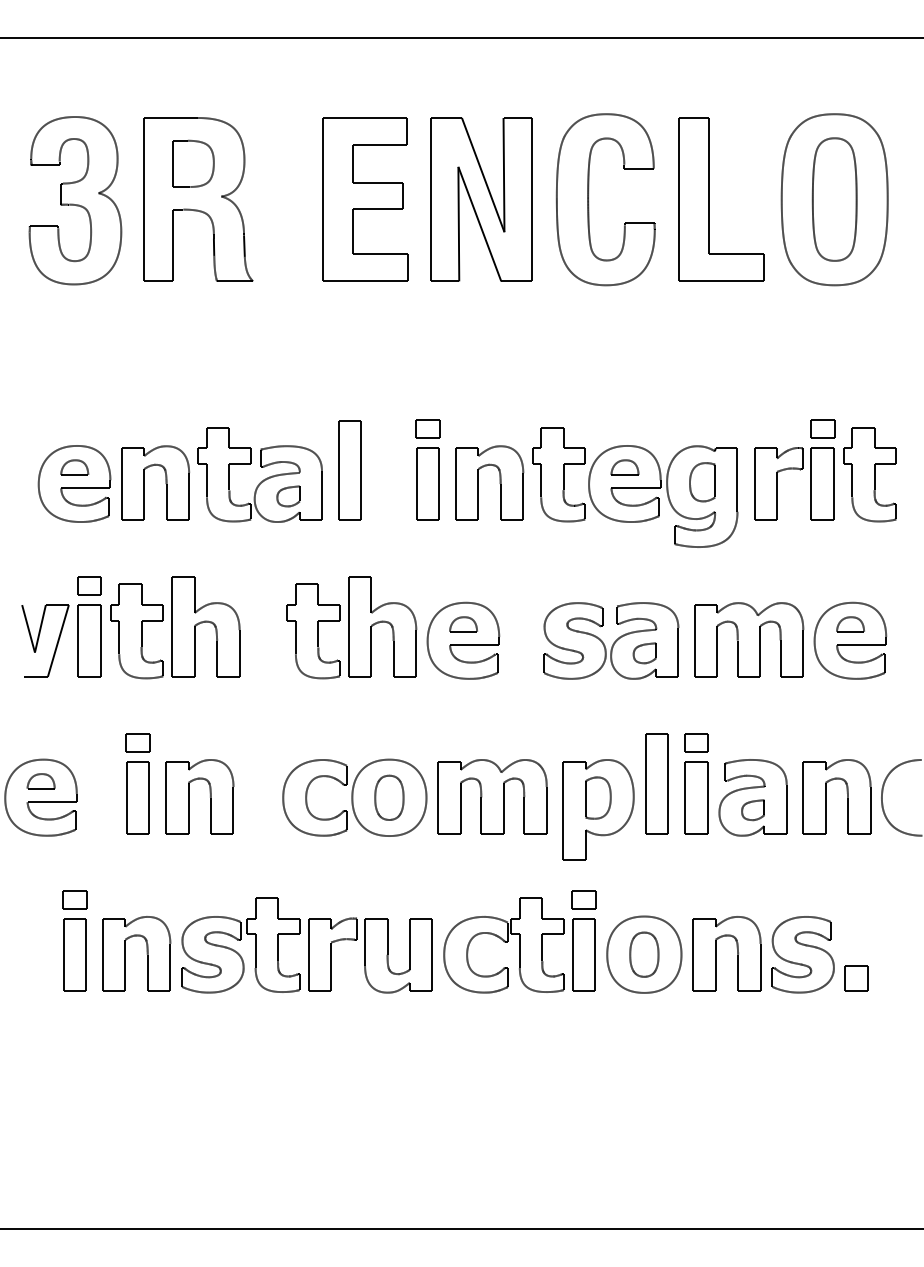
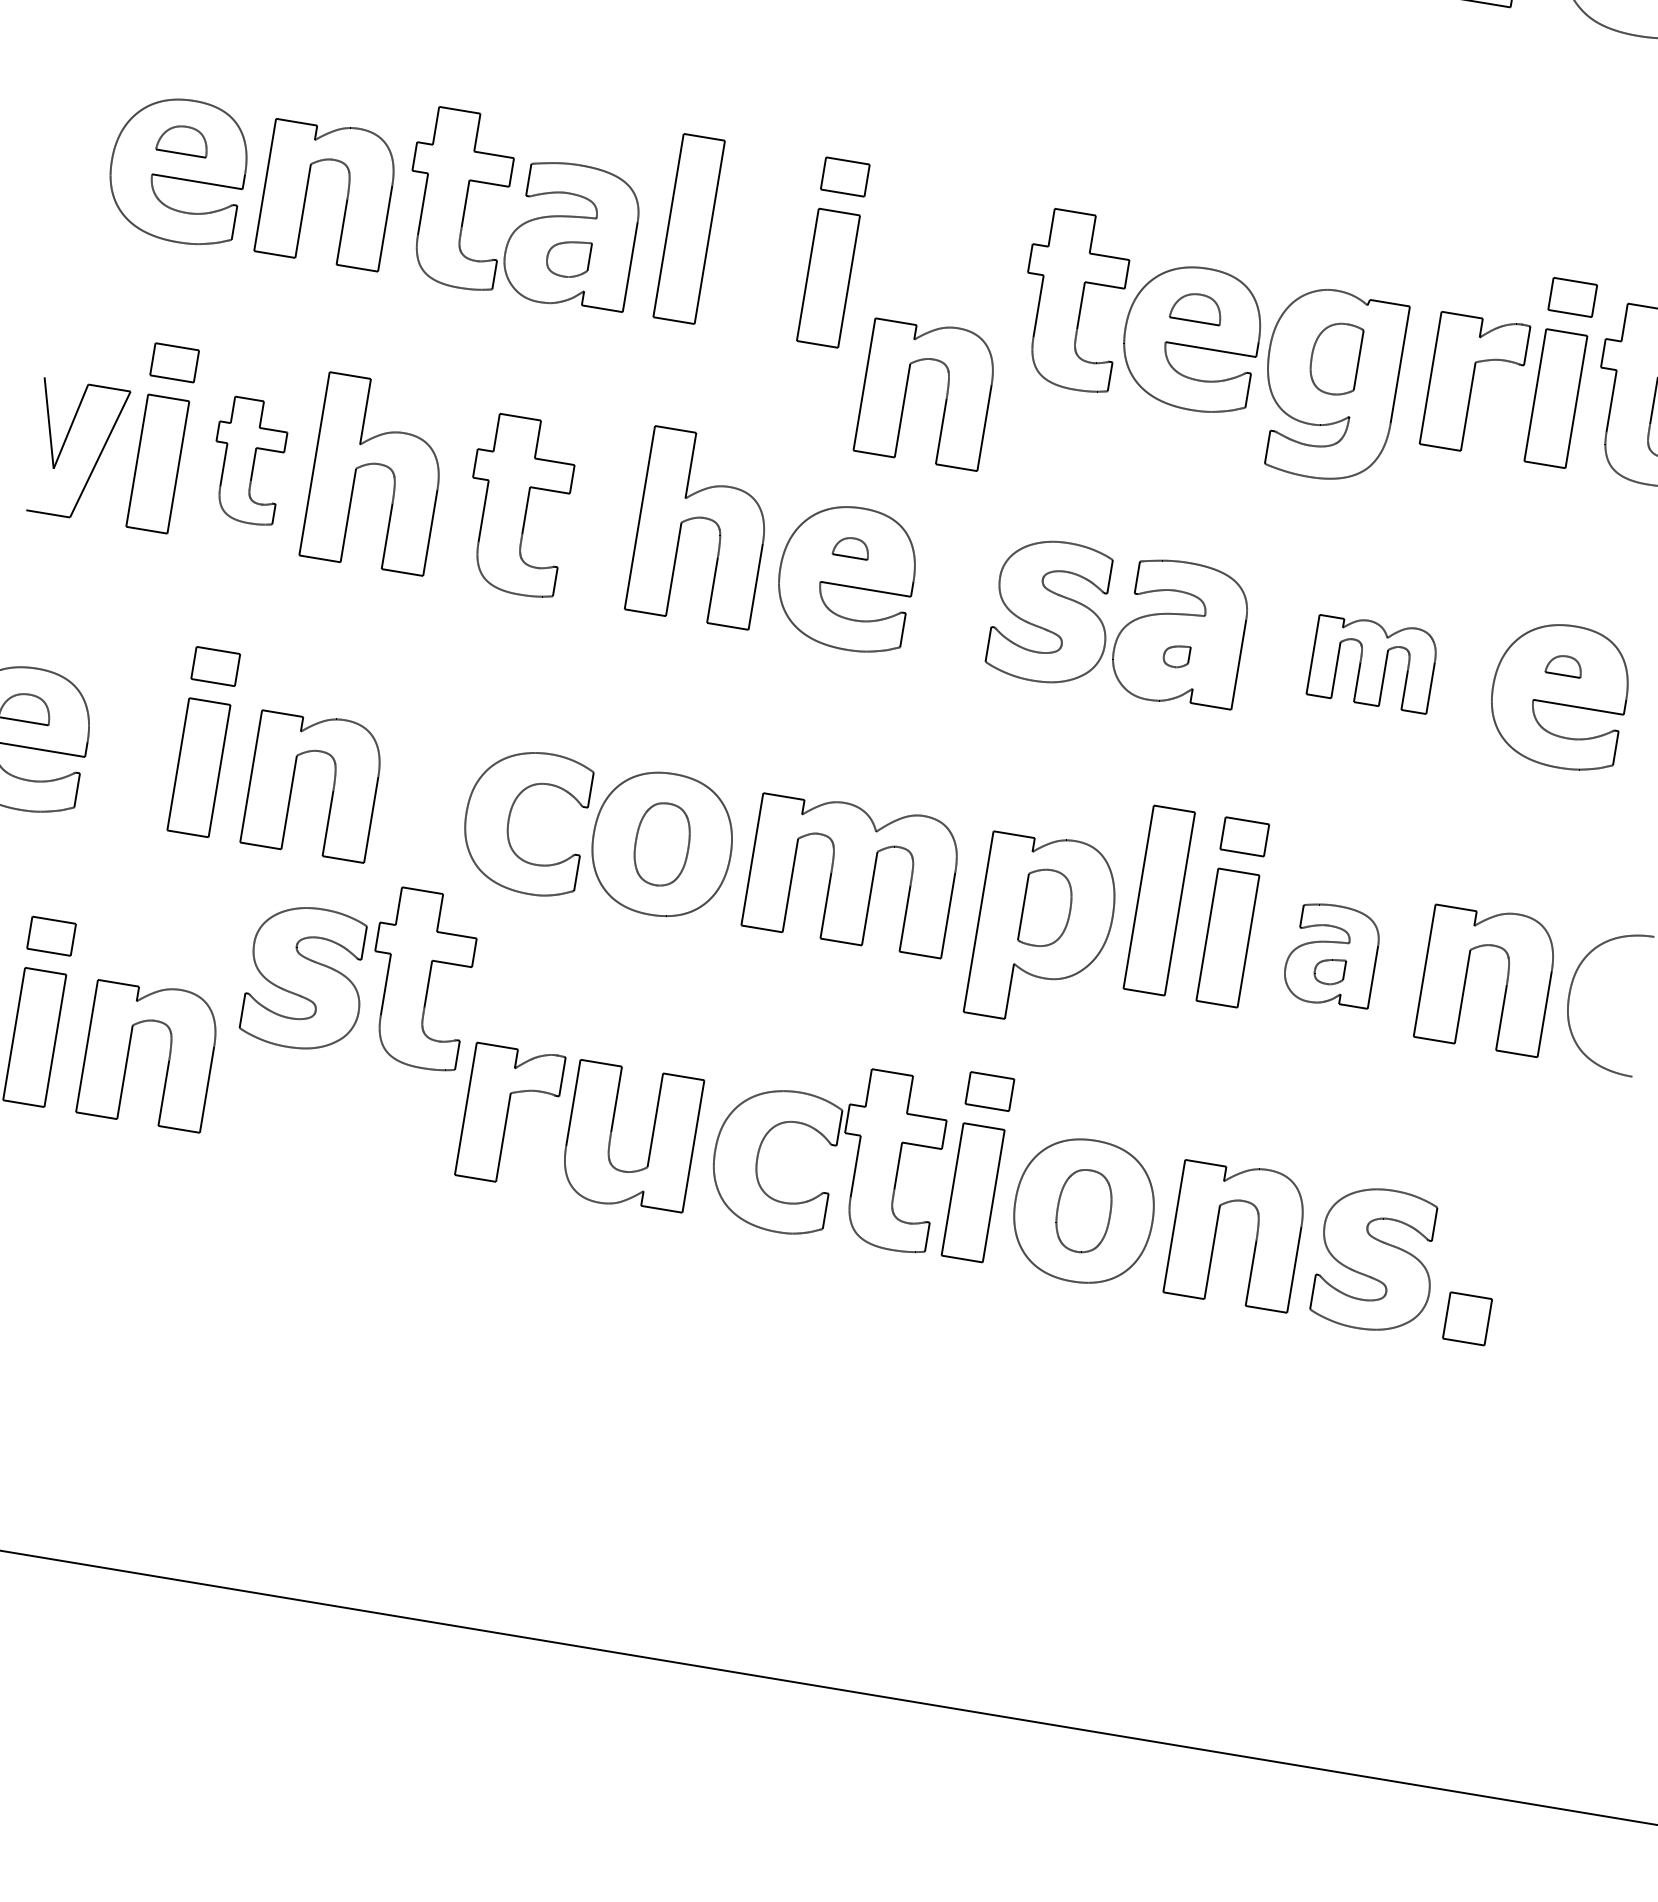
part: (499, 482) -> (945, 394), moved
part: (463, 624) -> (851, 547), size x0.7
part: (850, 624) -> (1564, 665), size x0.7
part: (136, 631) -> (247, 460), size x0.7
part: (313, 631) -> (517, 505), moved
part: (749, 639) -> (1373, 662), size x0.6
part: (644, 653) -> (1176, 656), size x0.6
part: (752, 797) -> (1331, 954), size x0.7
part: (240, 945) -> (359, 969), moved

